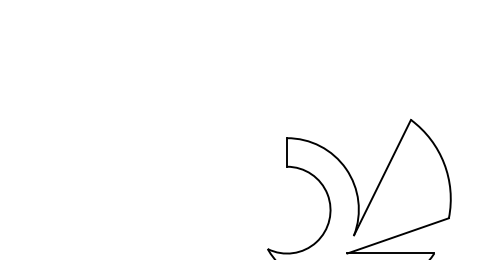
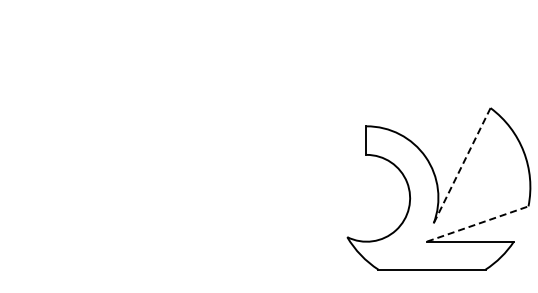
line: (381, 178) -> (461, 166), solid -> dashed
line: (397, 236) -> (477, 224), solid -> dashed

